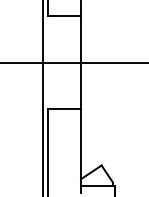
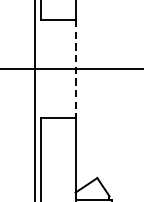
line: (81, 63) -> (76, 70), solid -> dashed

